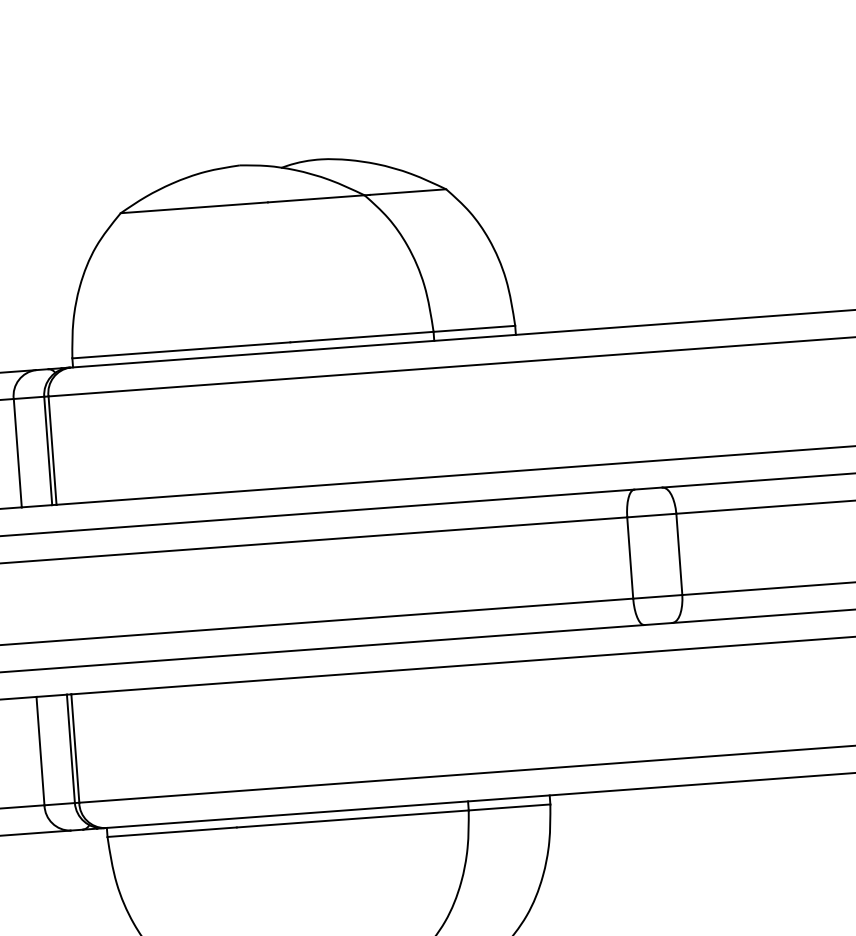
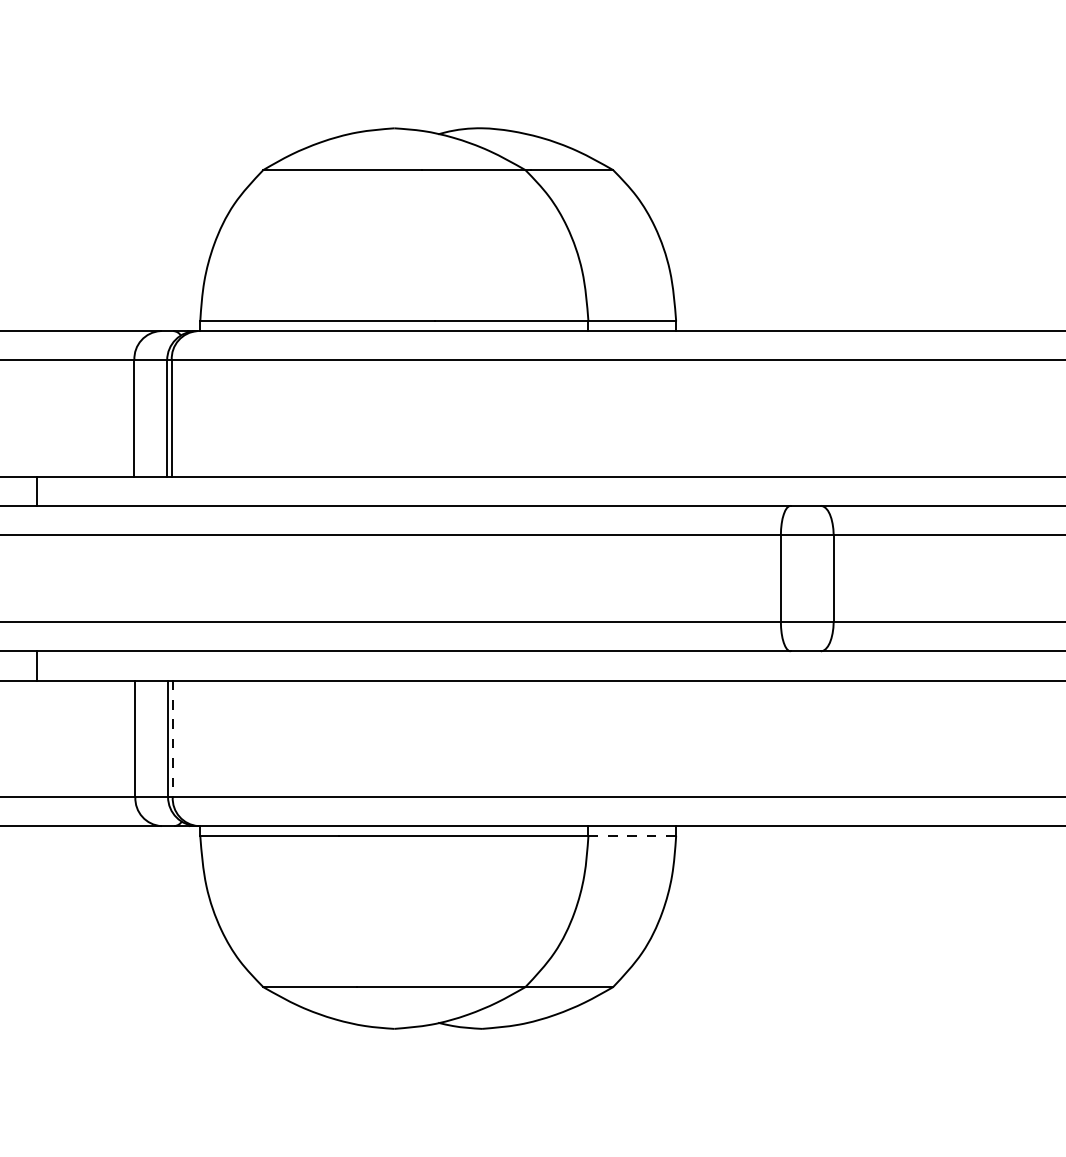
line: (75, 749) -> (172, 739), solid -> dashed
line: (509, 807) -> (632, 835), solid -> dashed

